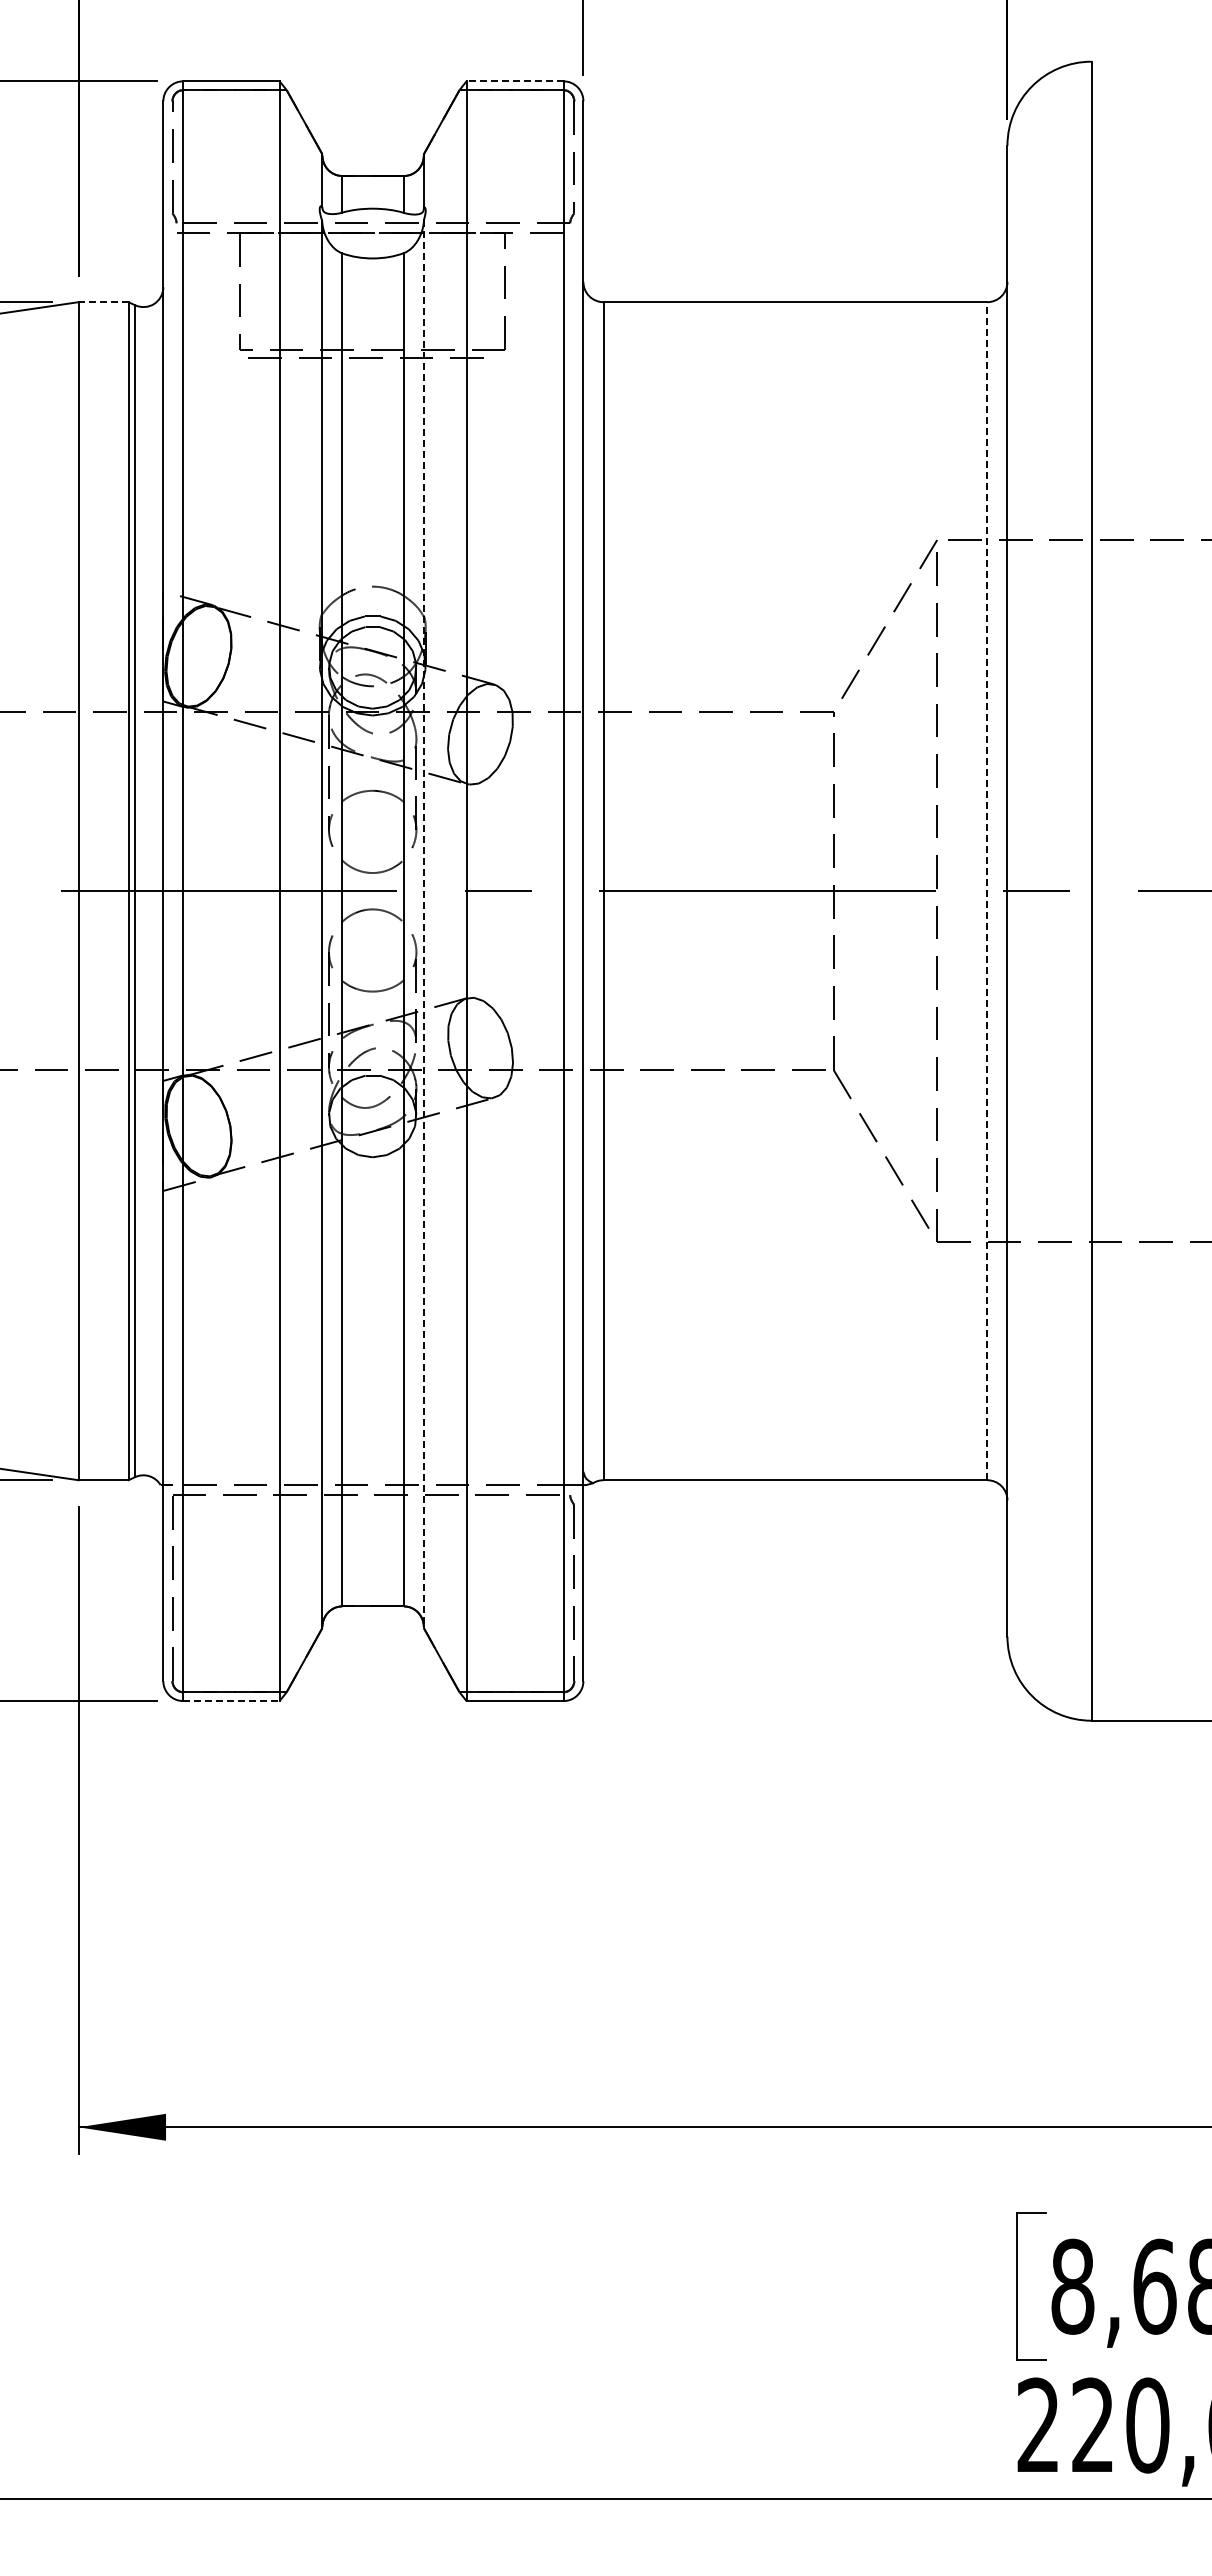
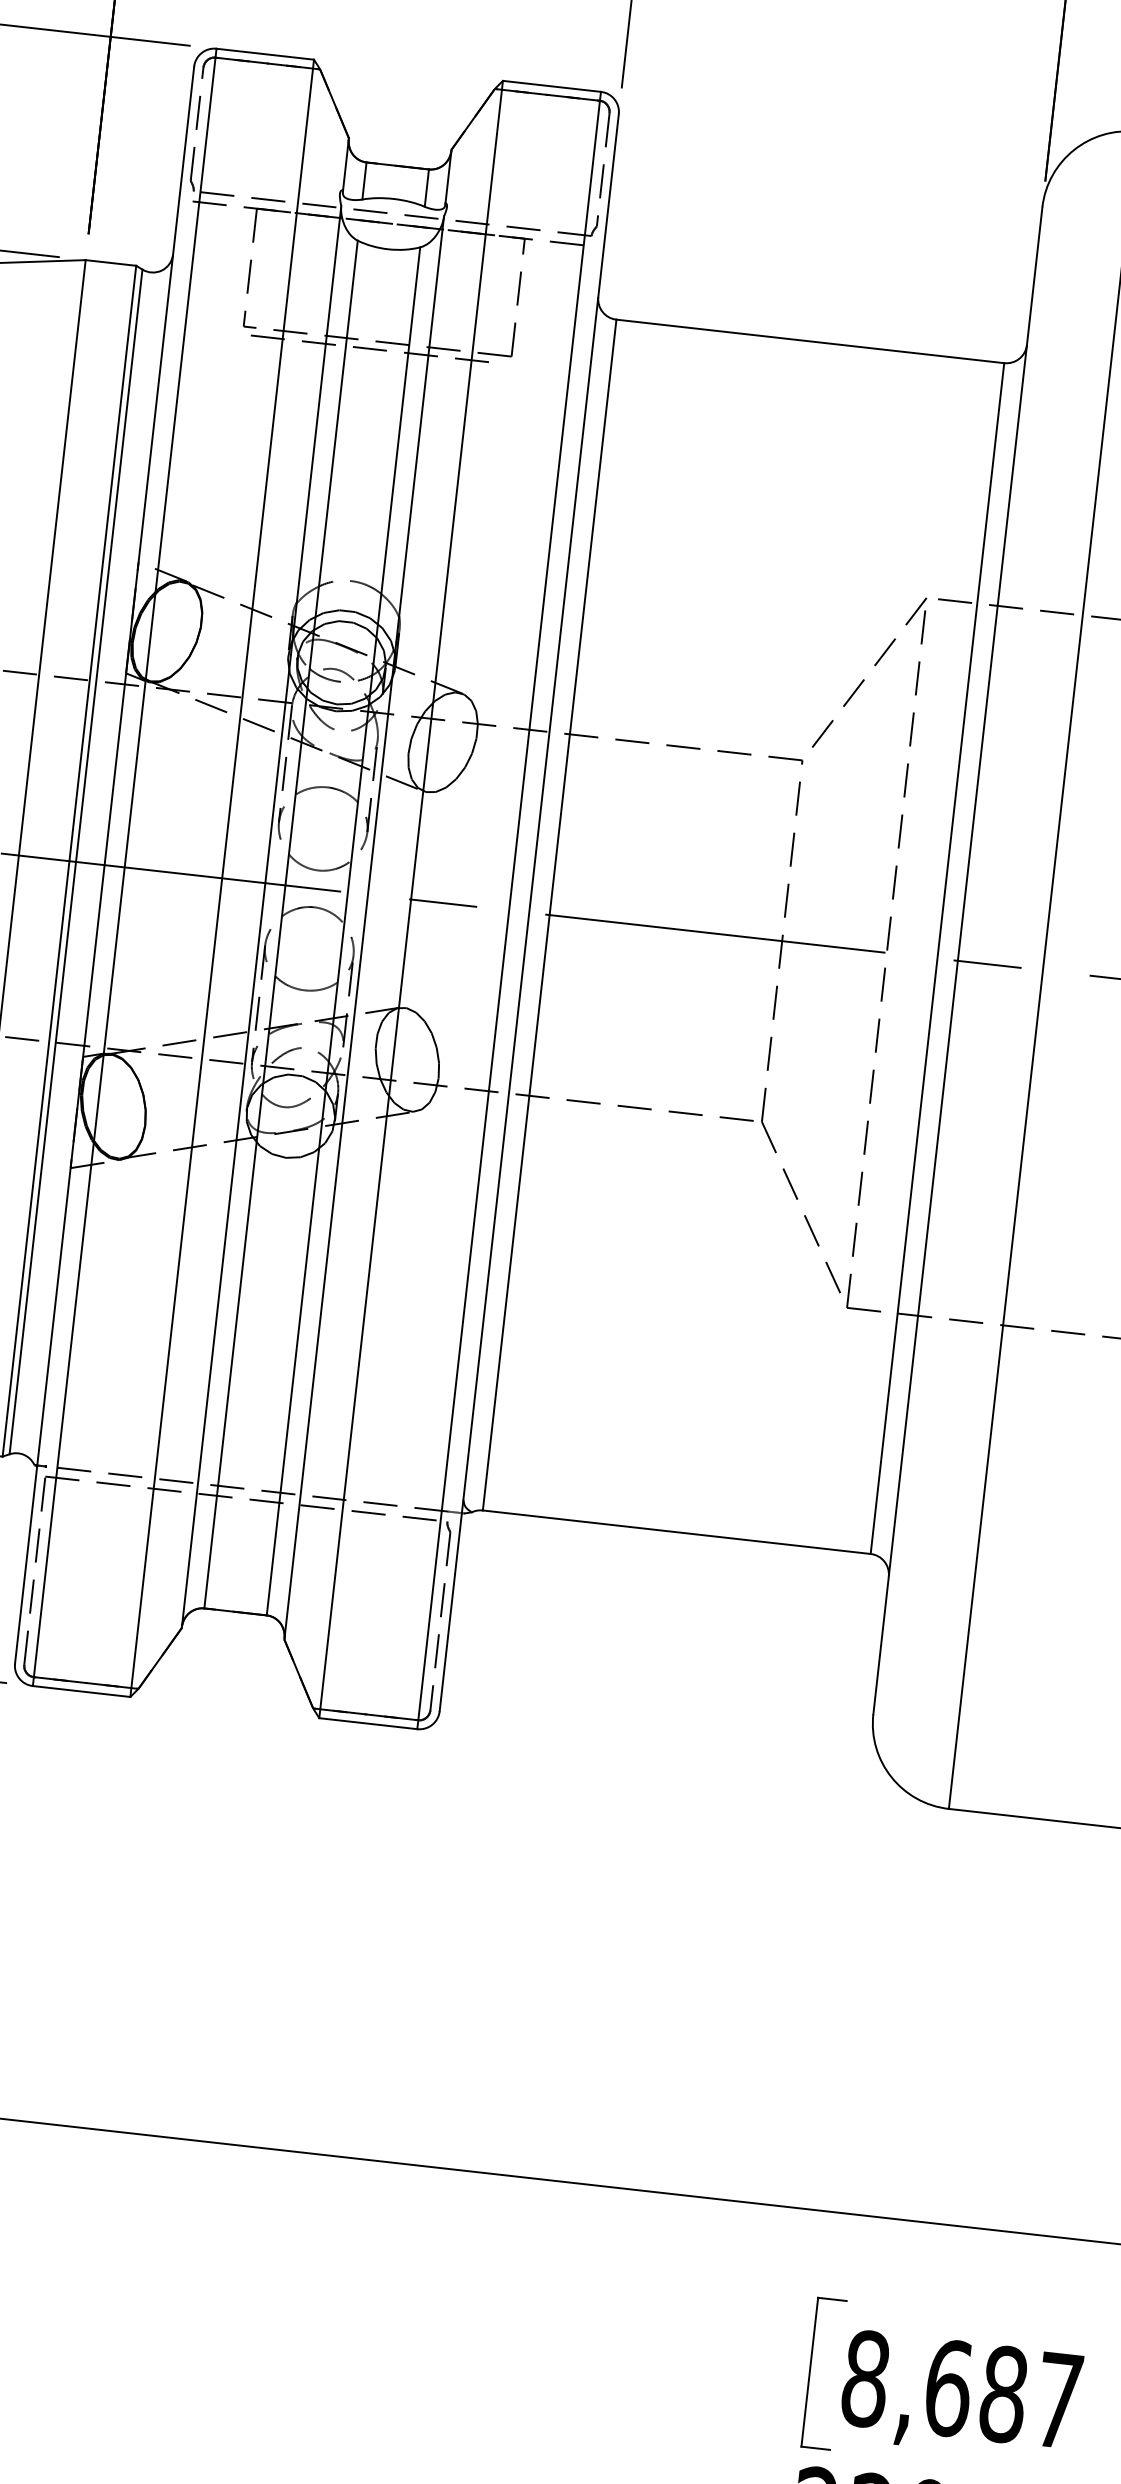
line: (514, 81) -> (551, 86), dashed -> solid
line: (103, 302) -> (110, 263), dashed -> solid
line: (987, 890) -> (937, 957), dashed -> solid
line: (423, 924) -> (363, 928), dashed -> solid
line: (231, 1701) -> (81, 1691), dashed -> solid

